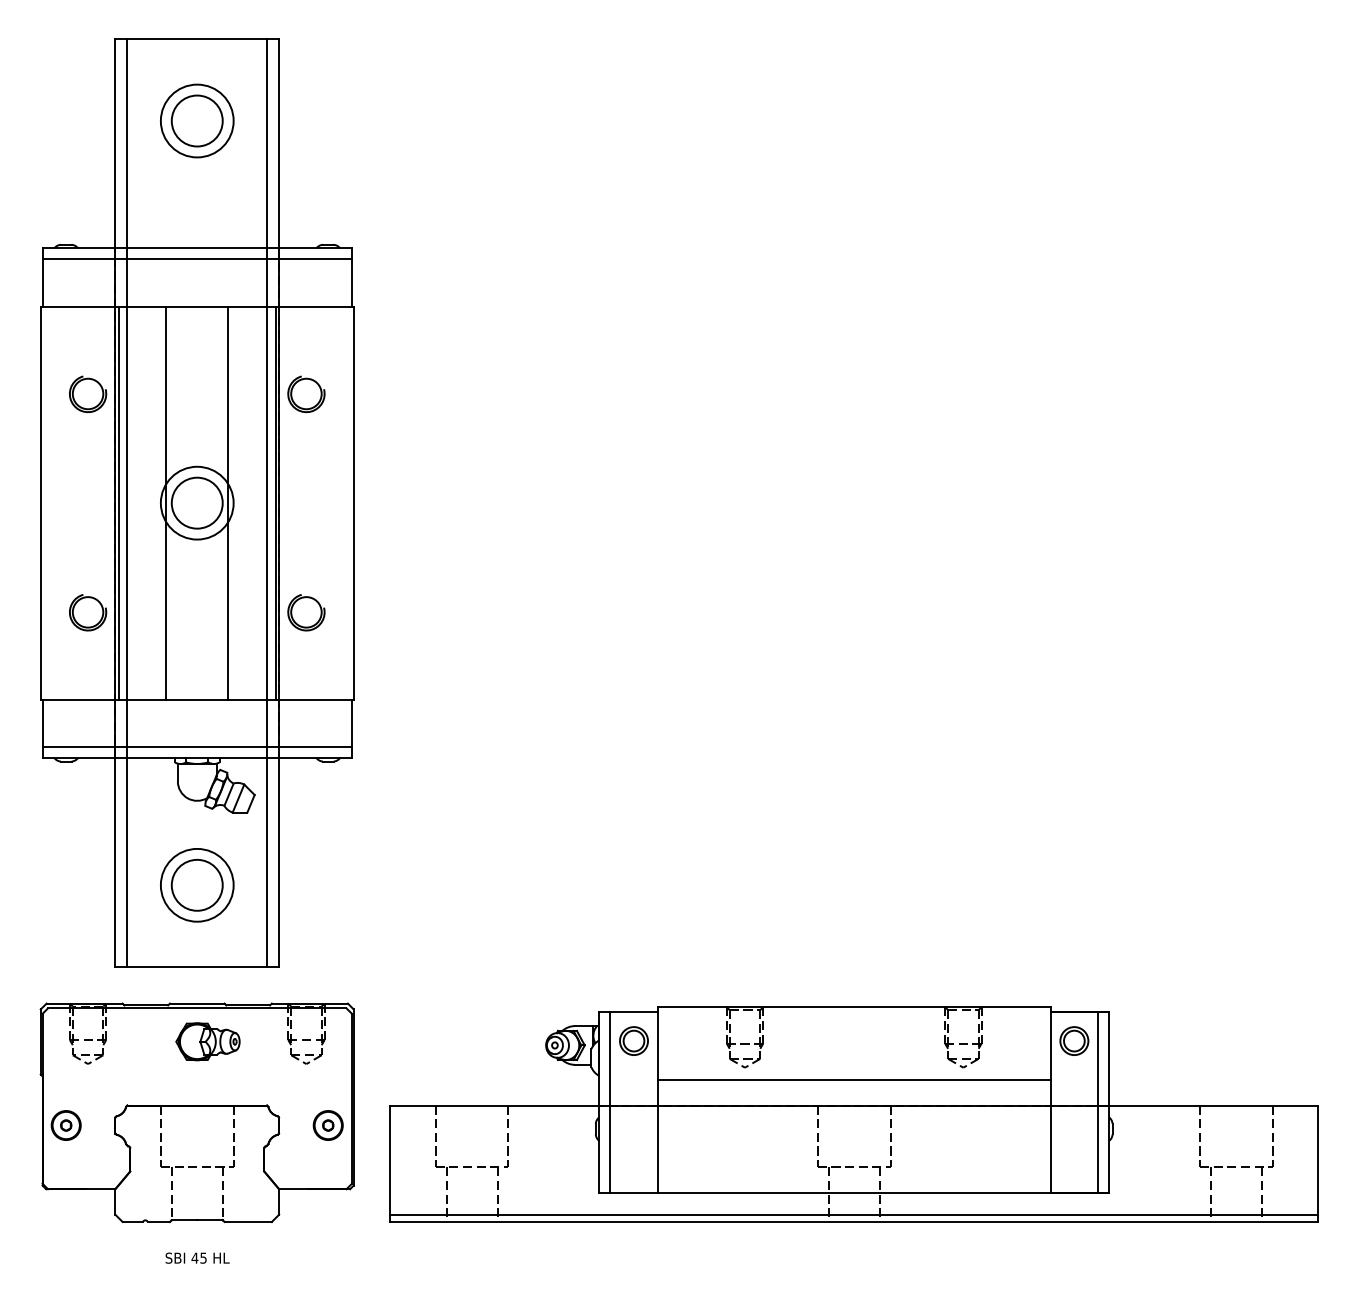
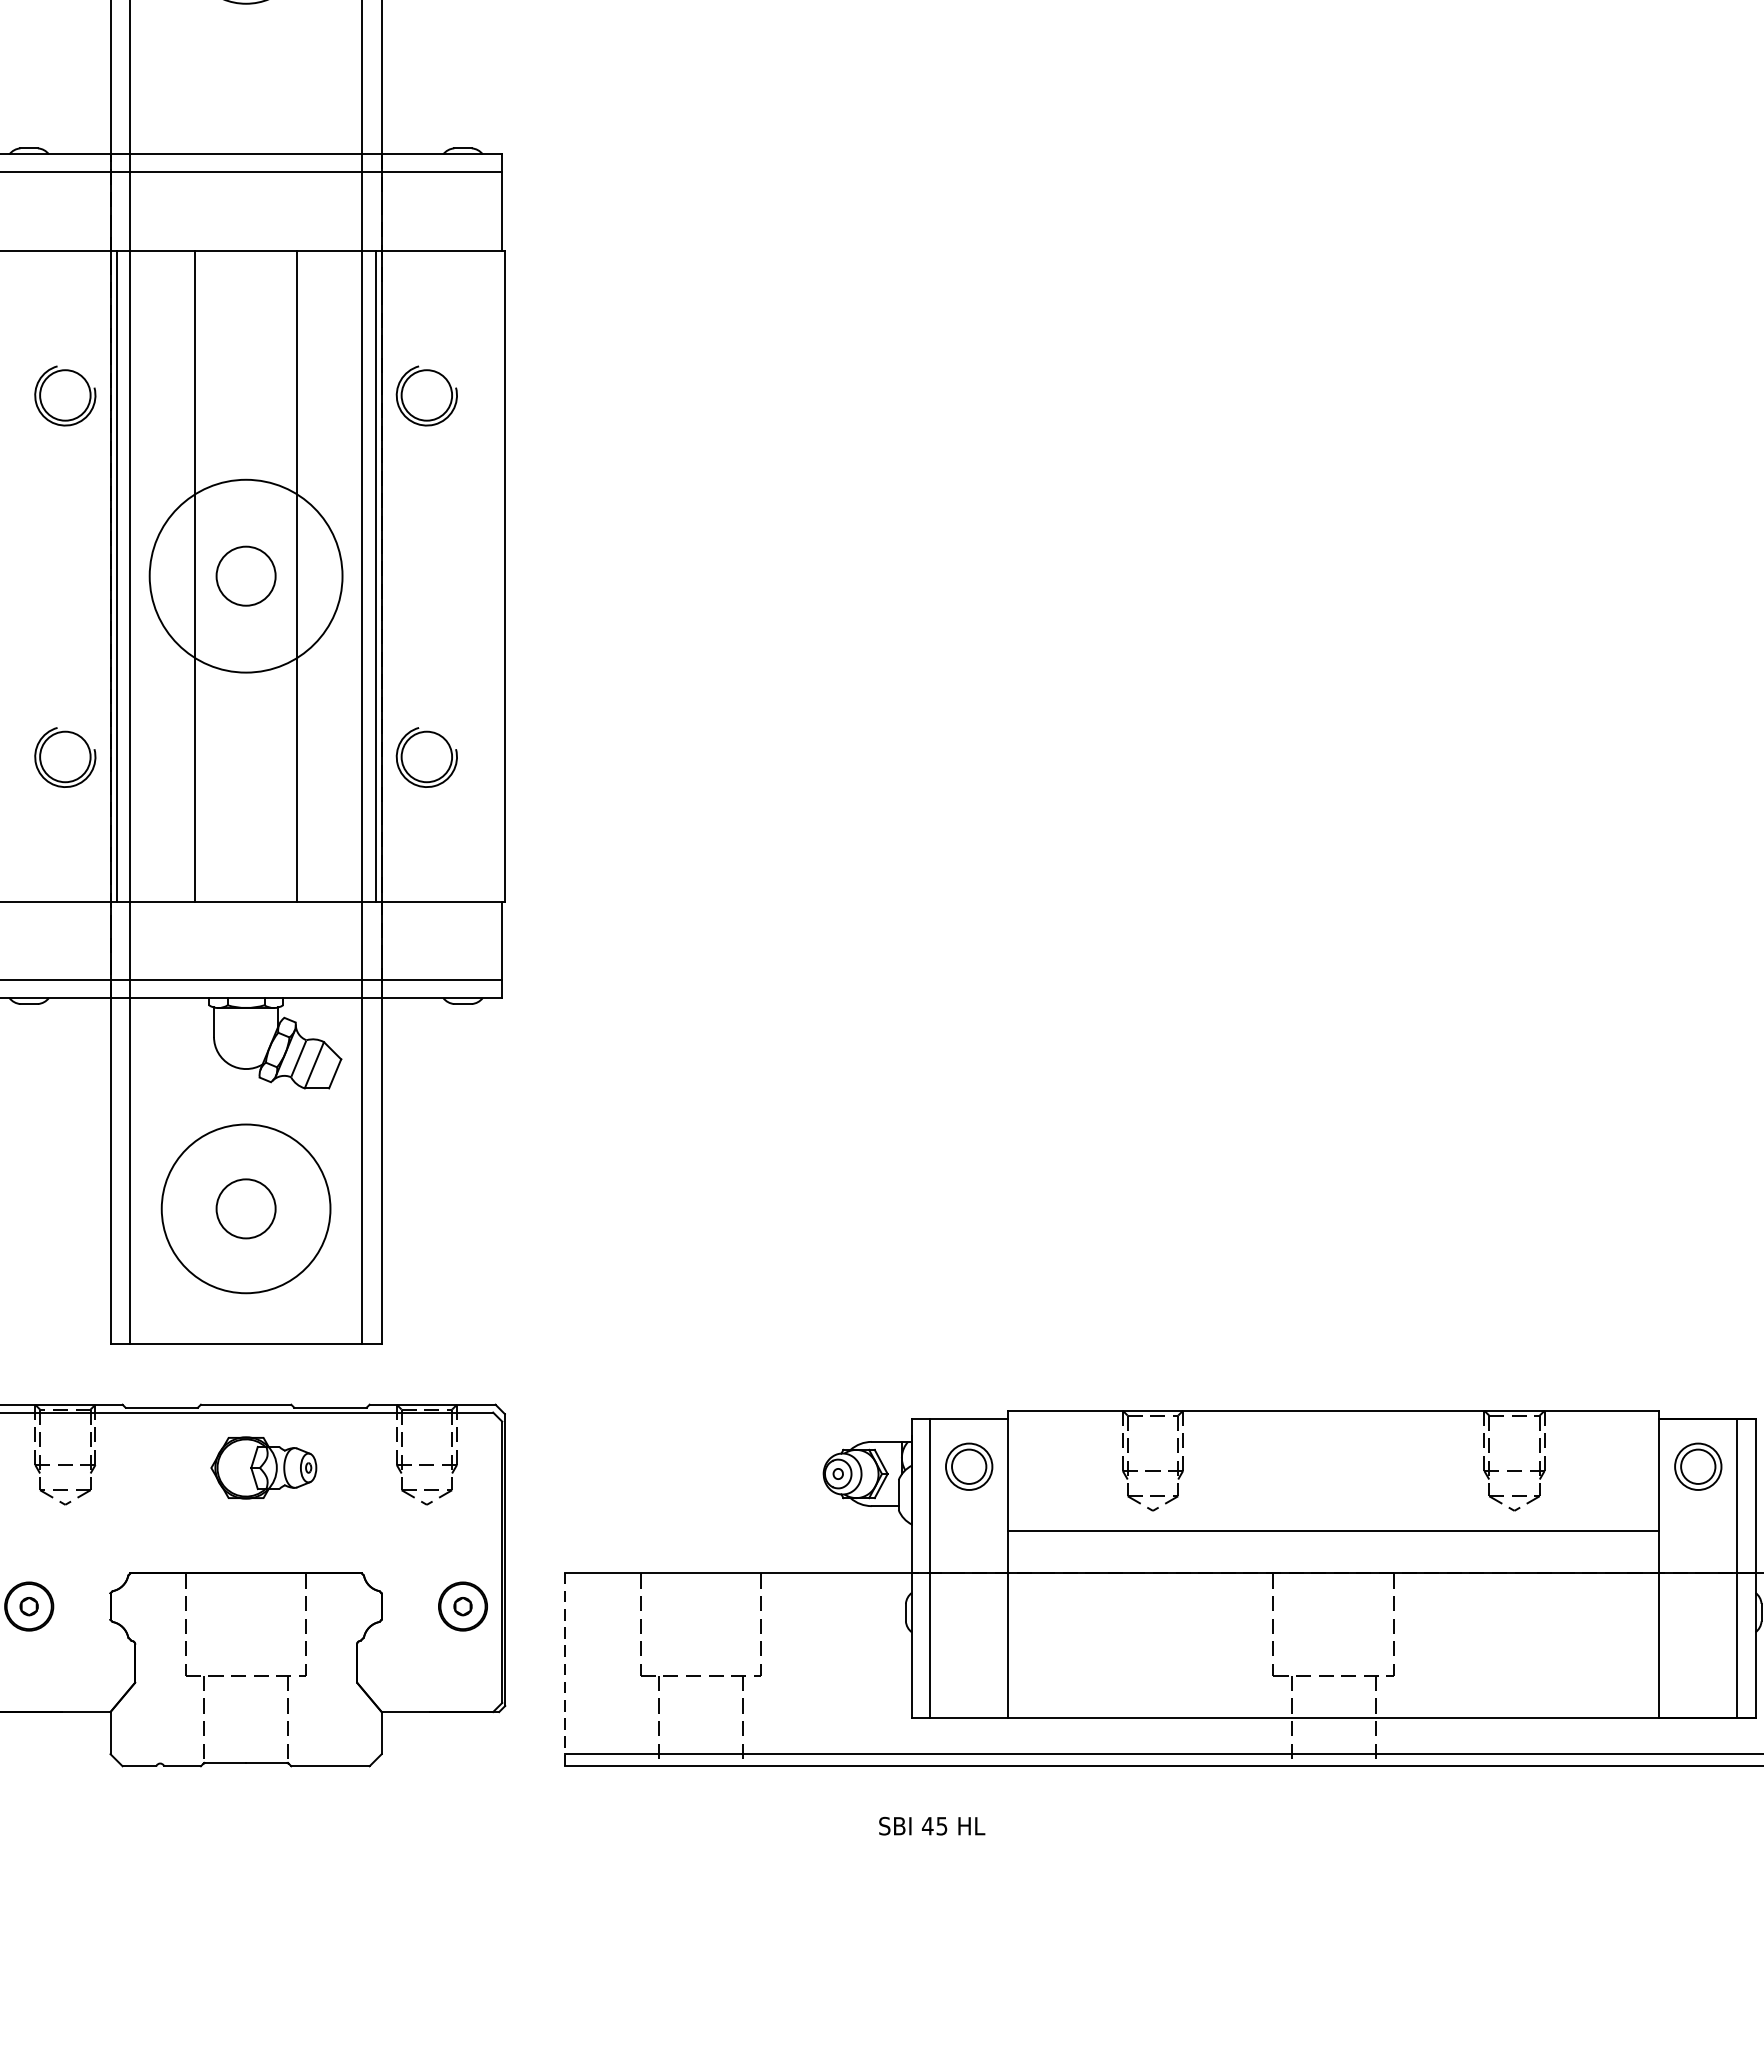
circle: (196, 502) -> (244, 575), size x0.7
circle: (196, 502) -> (244, 575), size x1.6
circle: (196, 884) -> (244, 1207), size x0.7
circle: (196, 884) -> (244, 1207), size x1.4
line: (390, 1163) -> (566, 1669), solid -> dashed
text: (197, 1257) -> (931, 1825), moved

